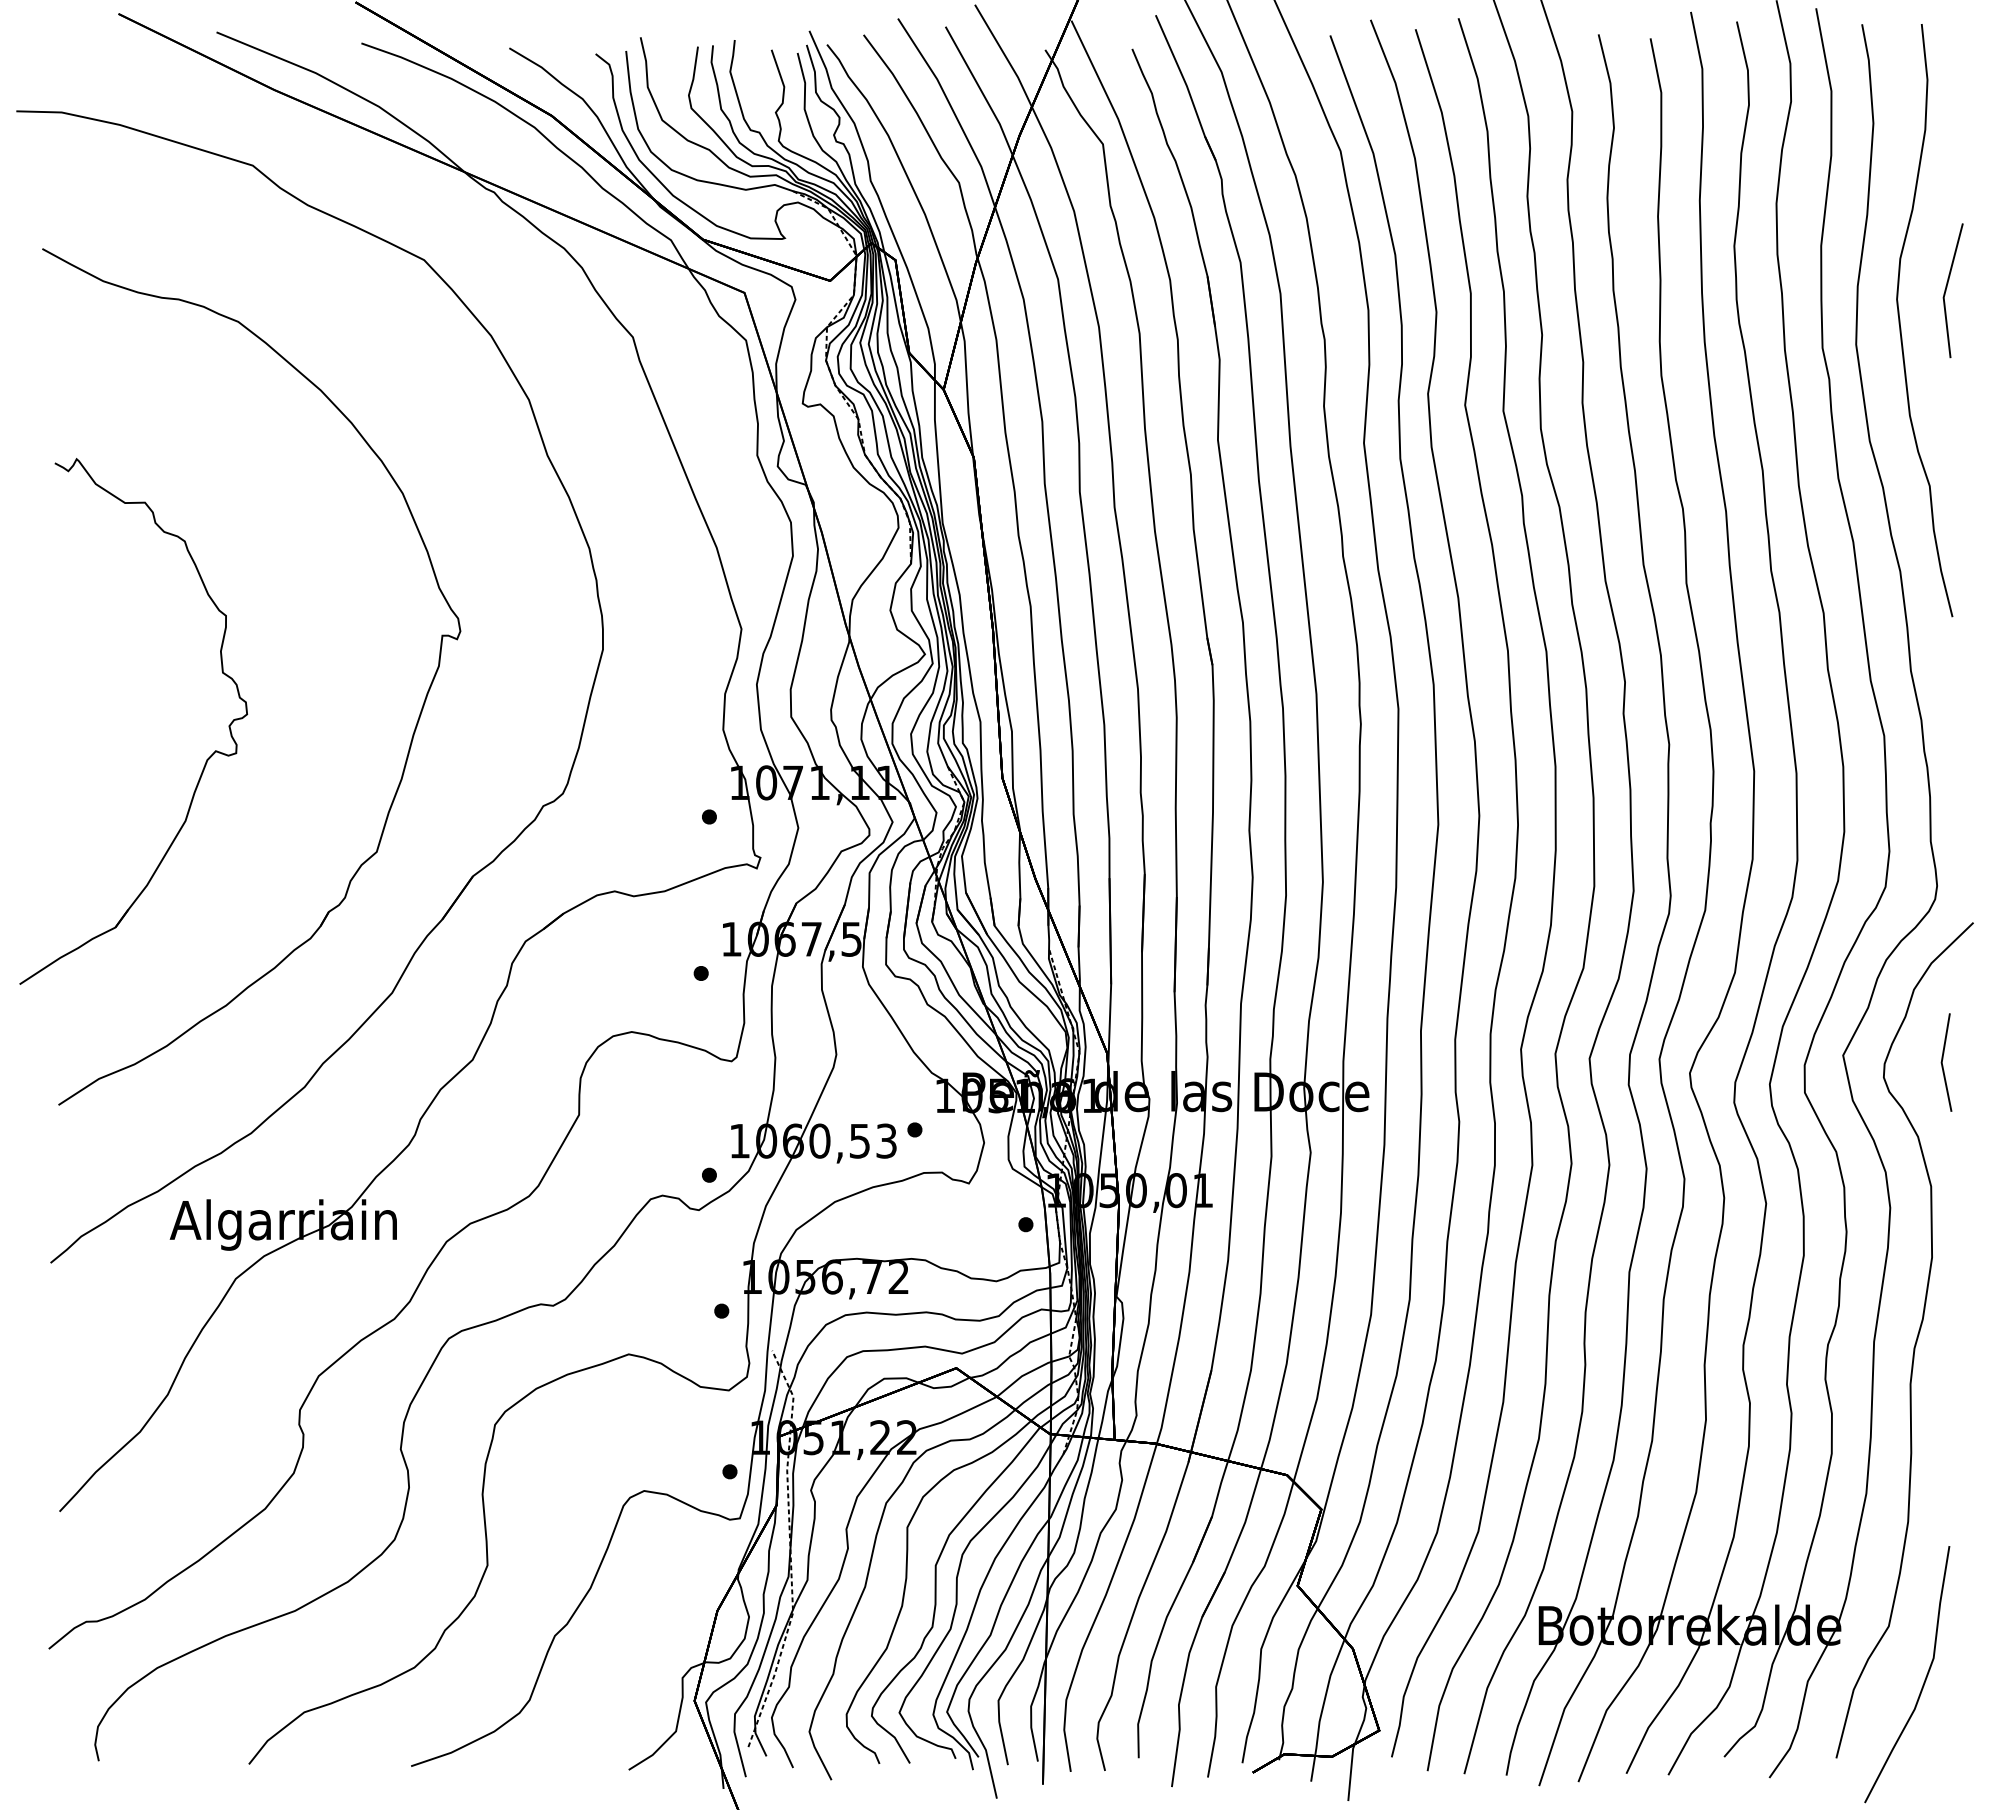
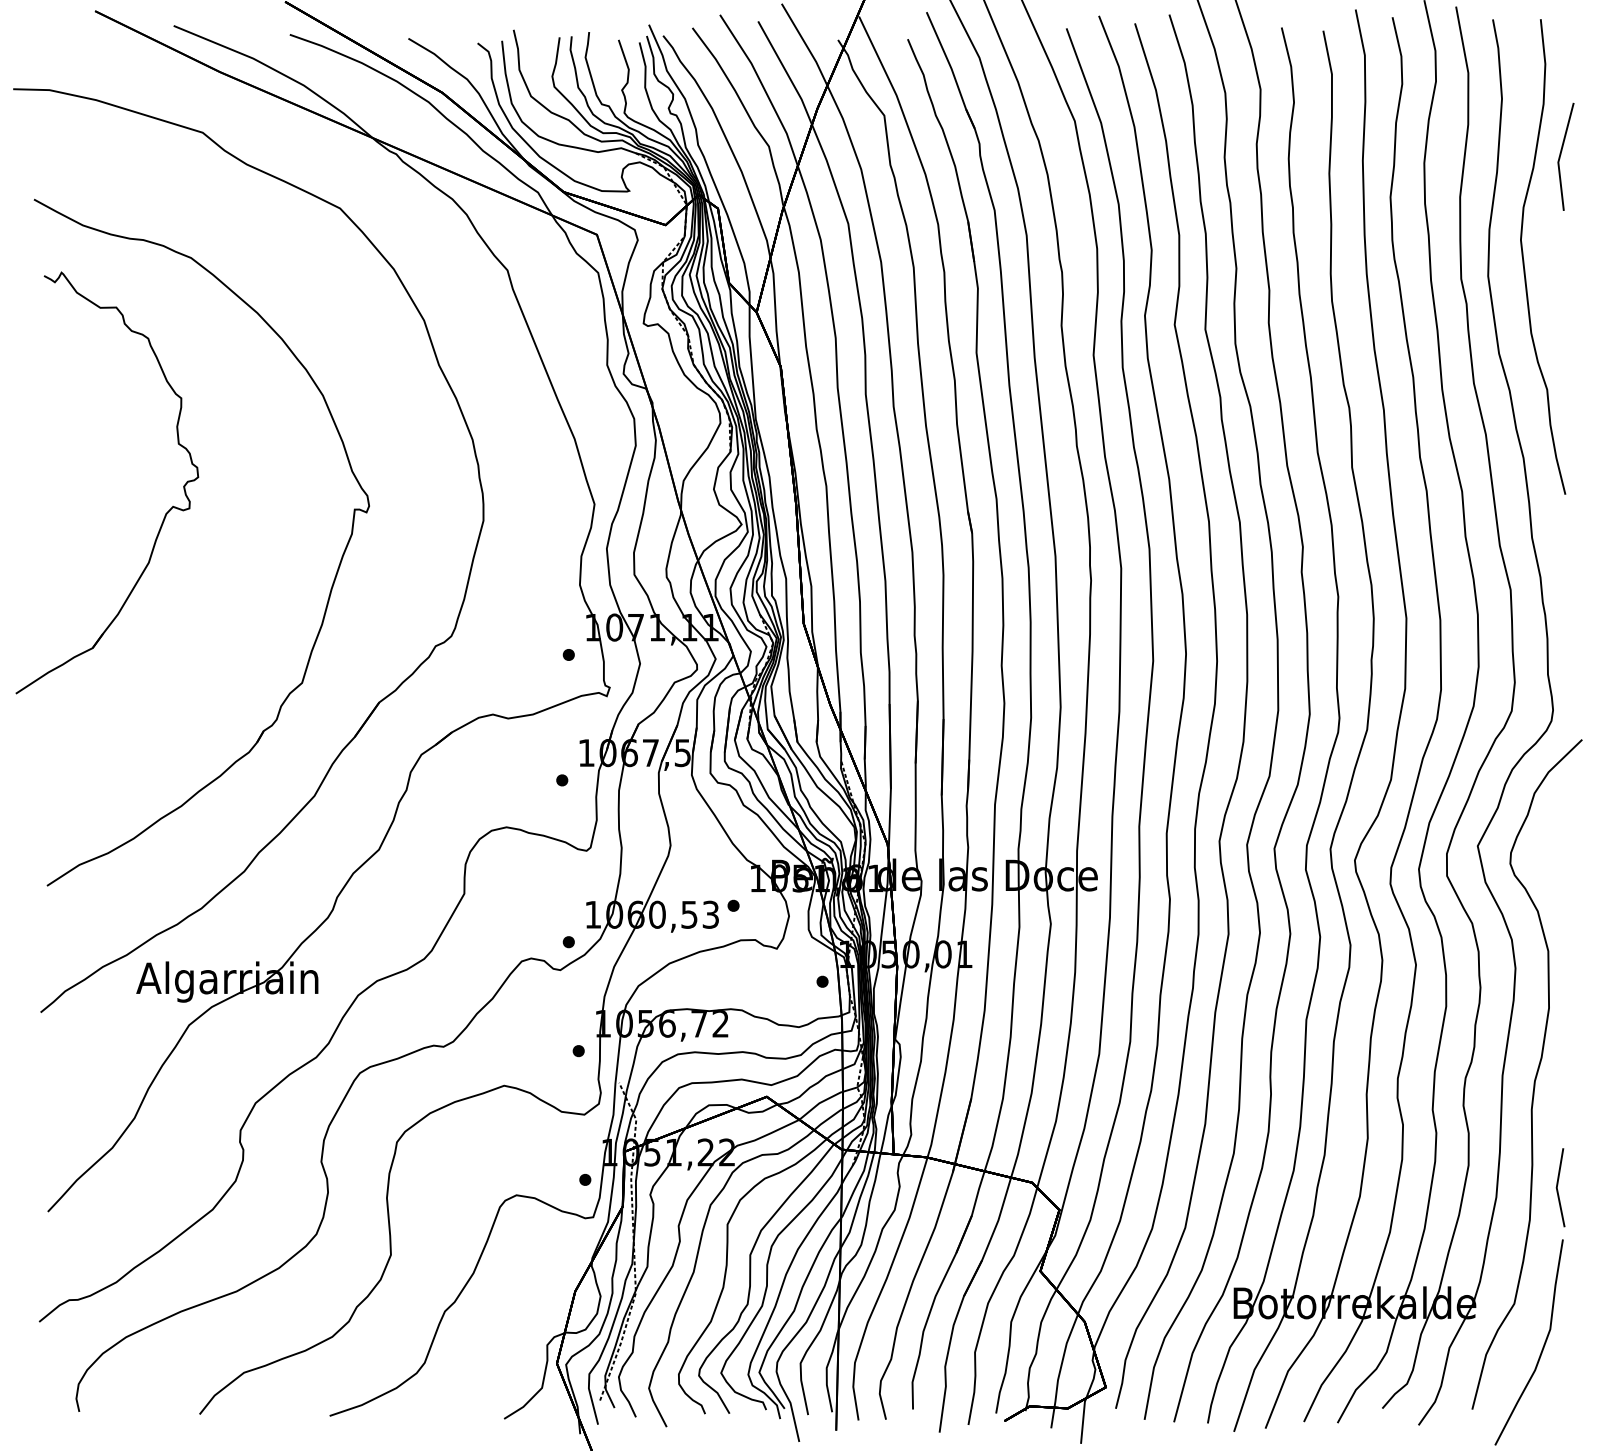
line: (1947, 287) -> (1561, 154), moved
part: (206, 759) -> (165, 513), moved
line: (1942, 1062) -> (1557, 1187), moved

